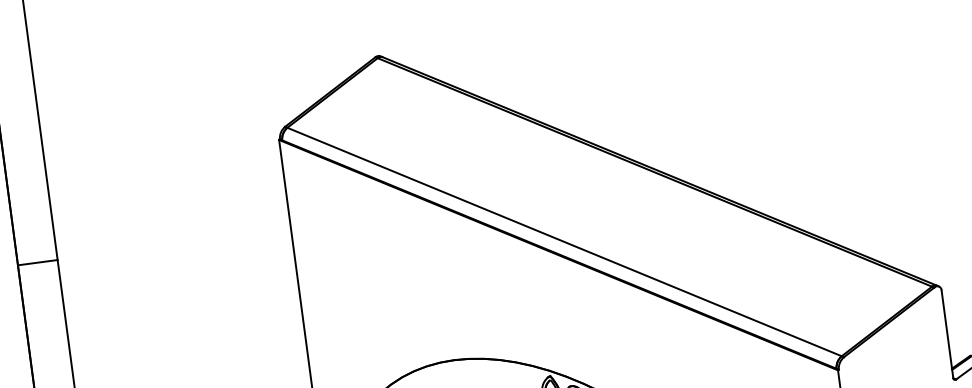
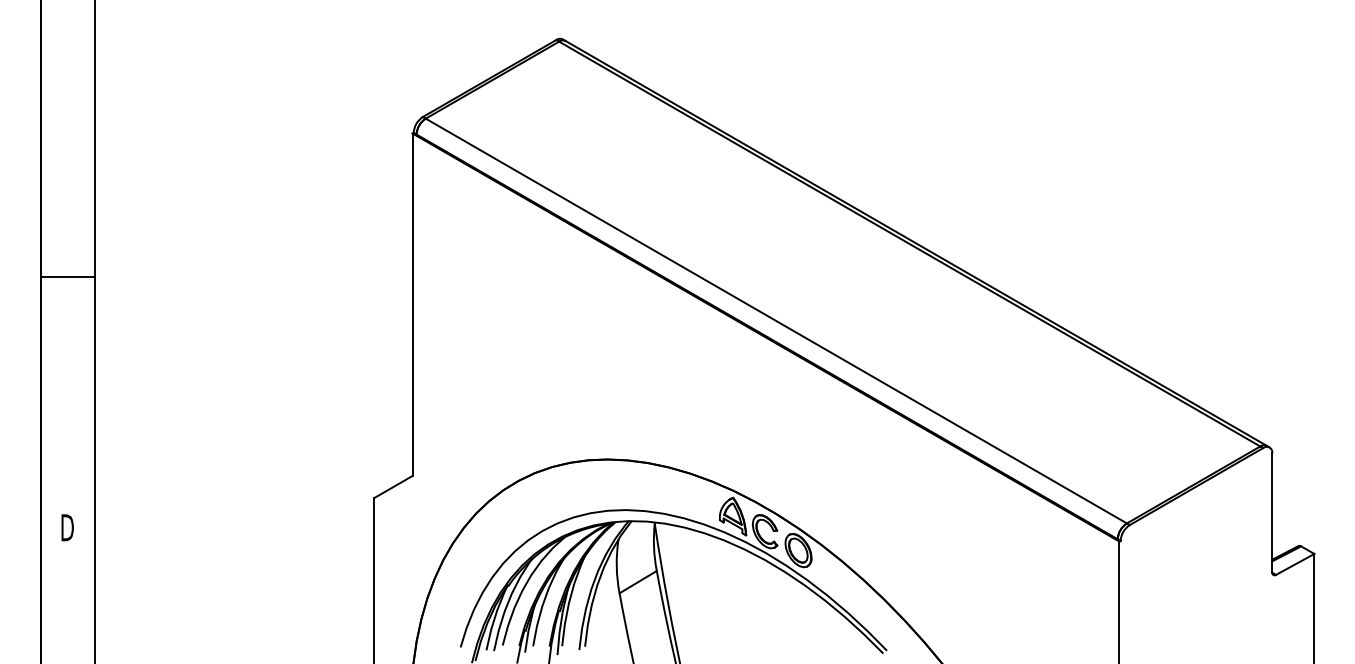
line: (37, 262) -> (67, 276), moved

